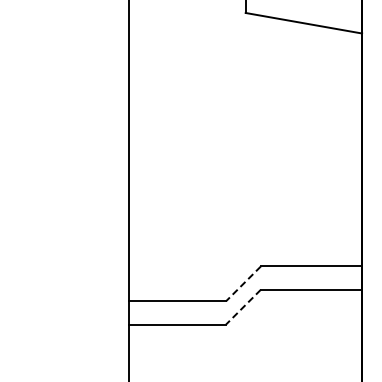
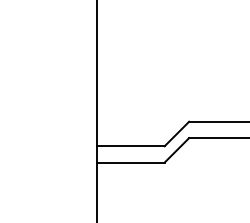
line: (243, 283) -> (176, 133), dashed -> solid
line: (243, 307) -> (176, 150), dashed -> solid

